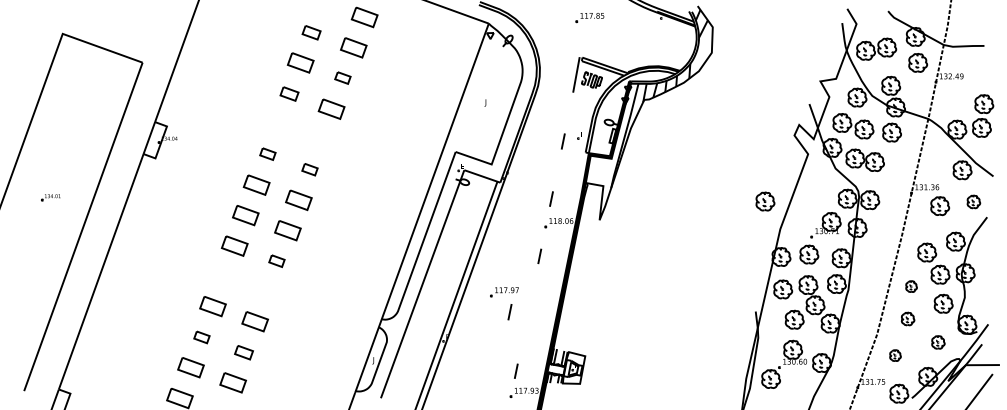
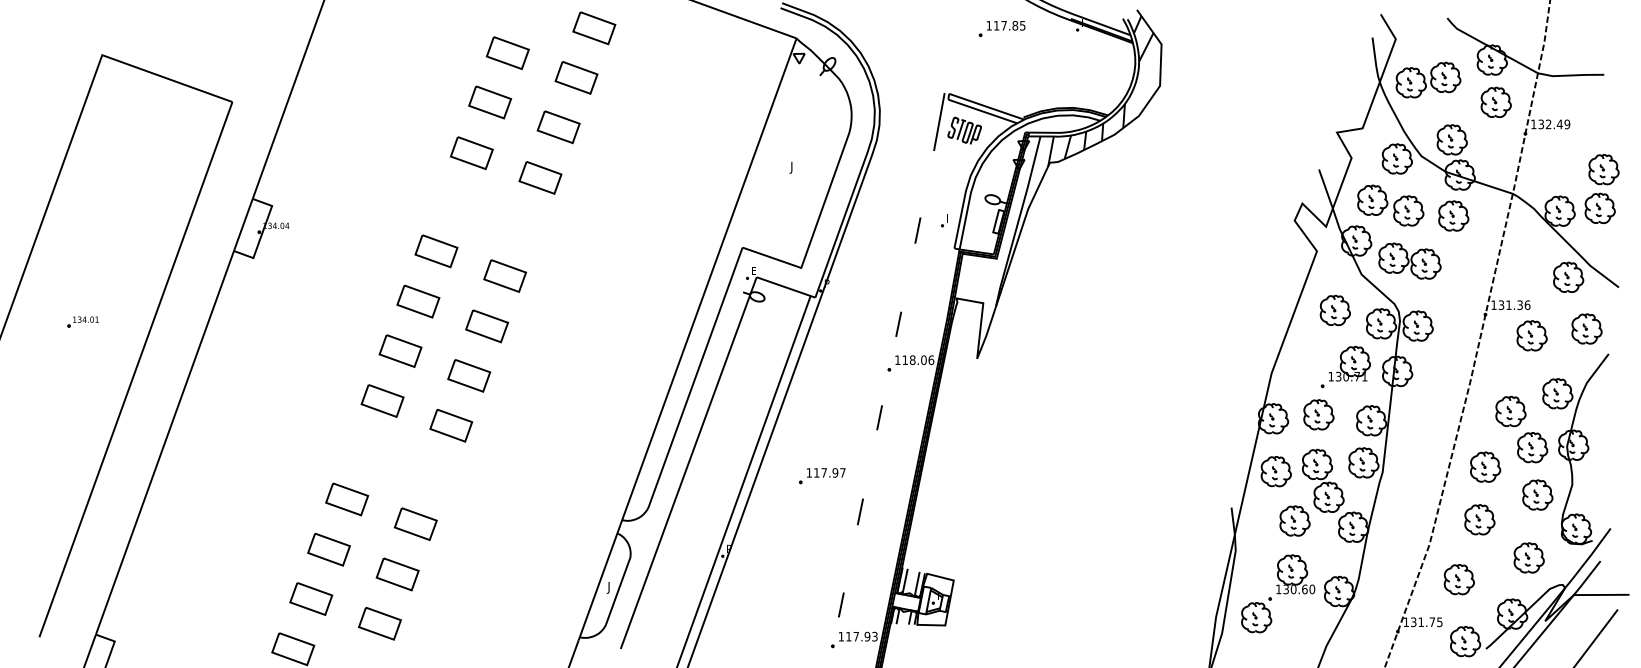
part: (589, 18) -> (1001, 30), moved
part: (311, 32) -> (507, 52), size x1.43
part: (342, 77) -> (558, 126), size x1.67
part: (289, 93) -> (471, 152), size x1.43
part: (267, 153) -> (435, 250), size x1.67
part: (309, 169) -> (504, 276), size x1.67
part: (765, 201) -> (1335, 310), moved
part: (973, 201) -> (1586, 328), size x1.43
part: (276, 260) -> (450, 424), size x1.67
part: (911, 286) -> (1485, 466), size x1.67
line: (509, 312) -> (859, 512), moved
part: (907, 318) -> (1478, 518), size x1.43
part: (201, 337) -> (328, 549), size x1.67
part: (938, 342) -> (1529, 558), size x1.43
part: (243, 352) -> (396, 574), size x1.43
part: (895, 355) -> (1459, 579), size x1.67

